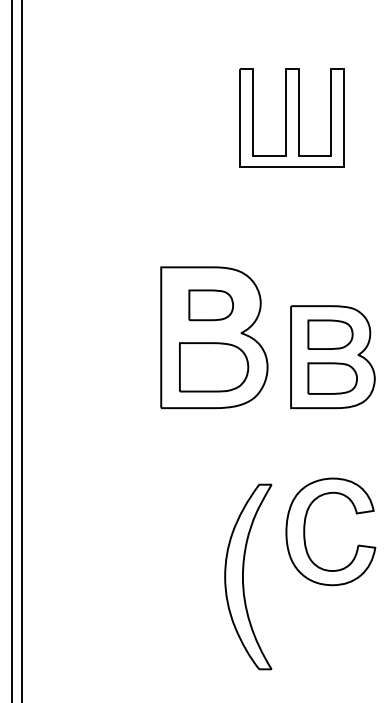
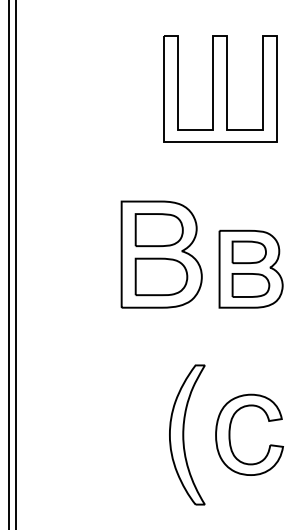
part: (291, 117) -> (219, 88), size x1.43
part: (211, 305) -> (159, 230), size x1.43
part: (305, 531) -> (230, 434), moved

